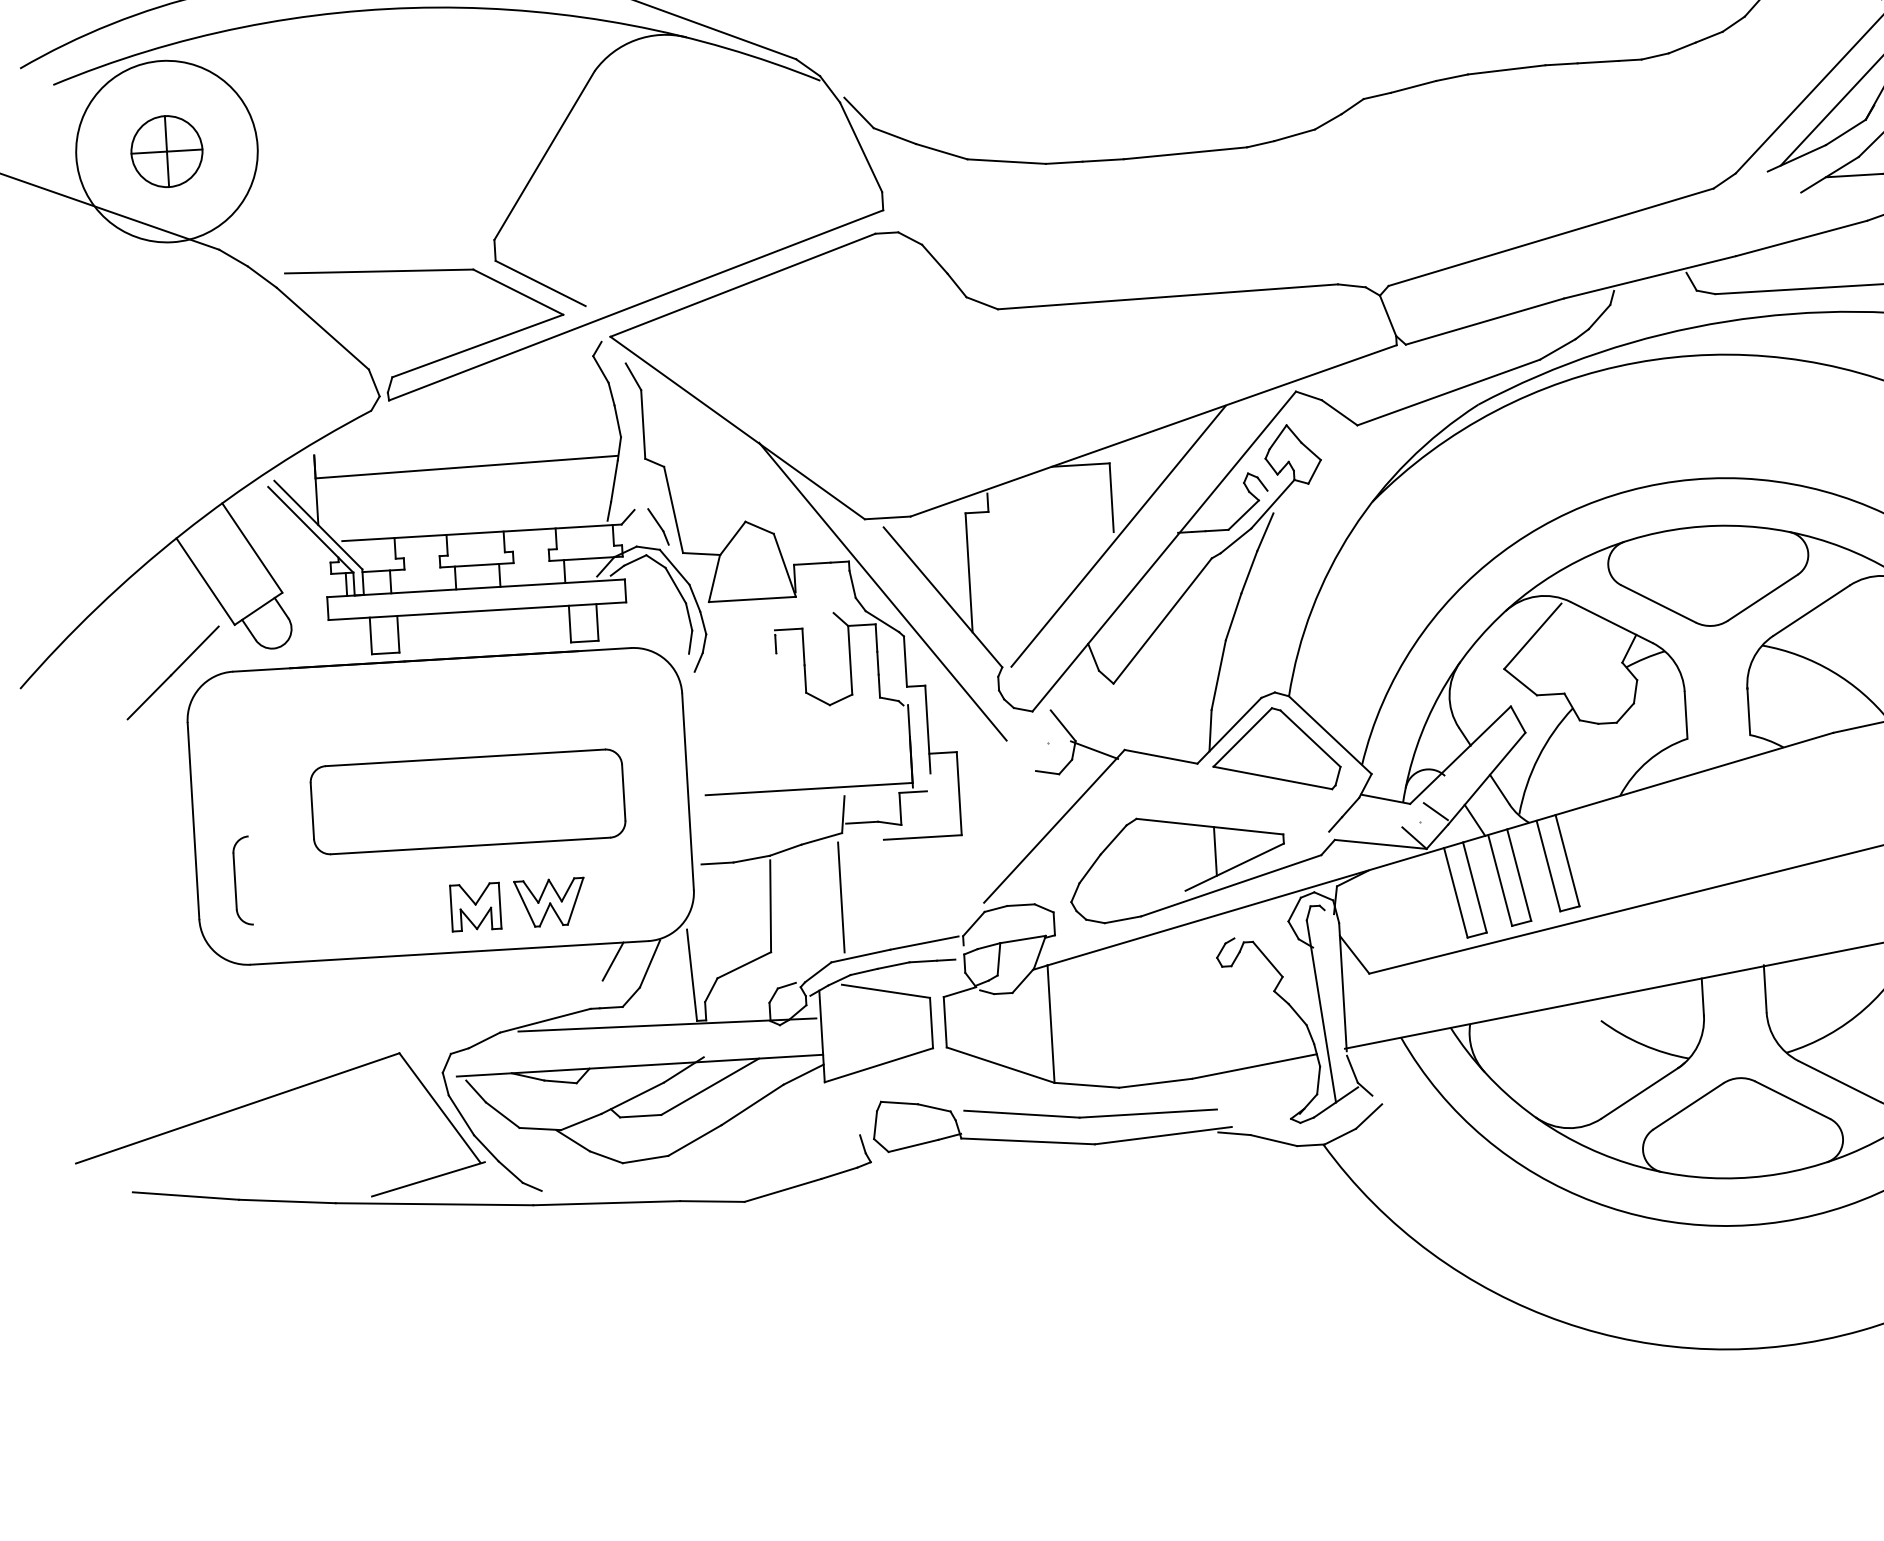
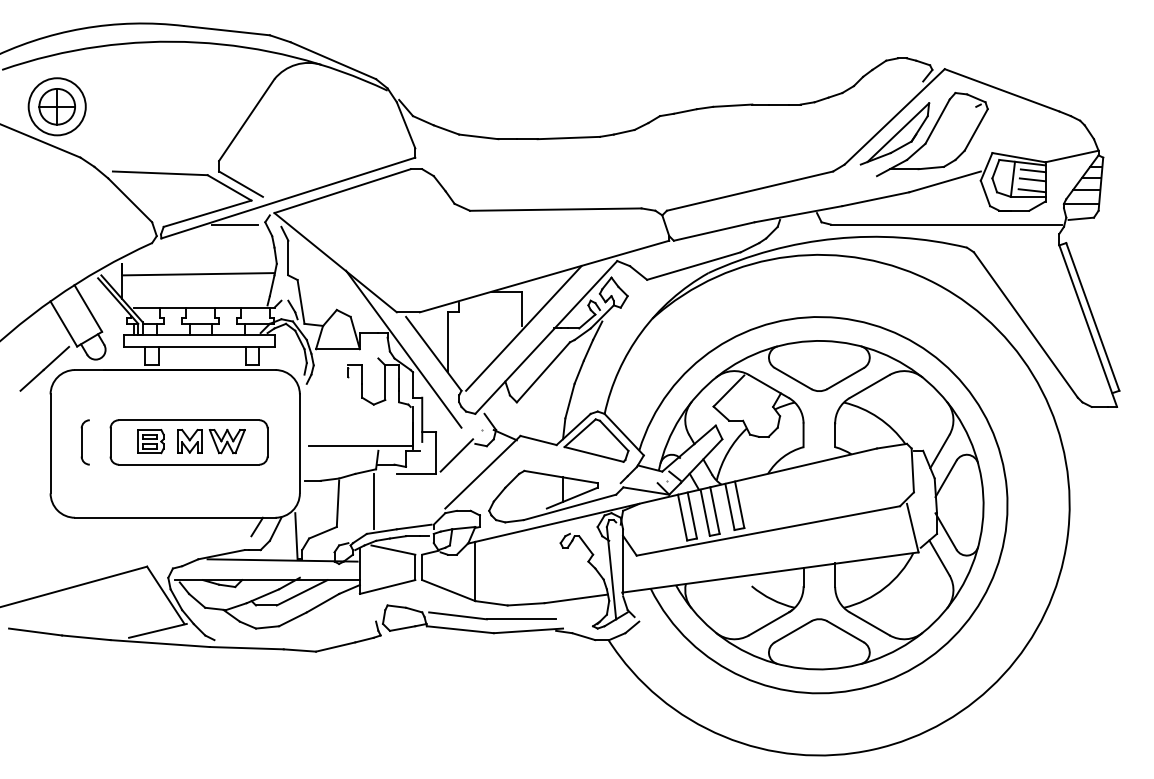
circle: (165, 151) -> (56, 106), size x0.62
line: (534, 364) -> (235, 224), added
line: (1000, 796) -> (456, 455), added
part: (391, 804) -> (150, 441), added
part: (240, 881) -> (84, 442), moved
part: (518, 904) -> (211, 441), moved

